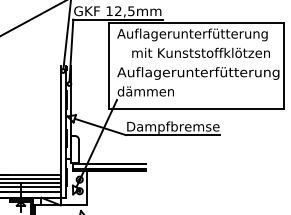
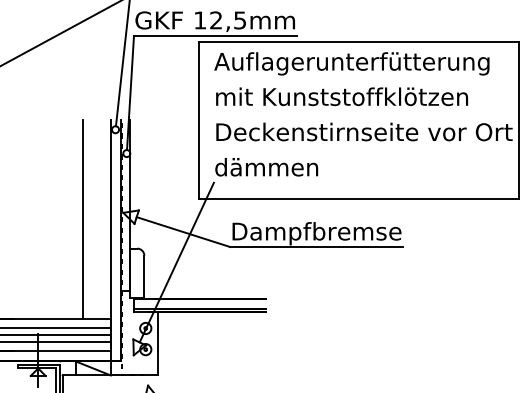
text: (200, 52) -> (340, 95), moved
text: (198, 73) -> (362, 134), Auflagerunterfütterung -> Deckenstirnseite vor Ort
line: (45, 119) -> (83, 218), added

